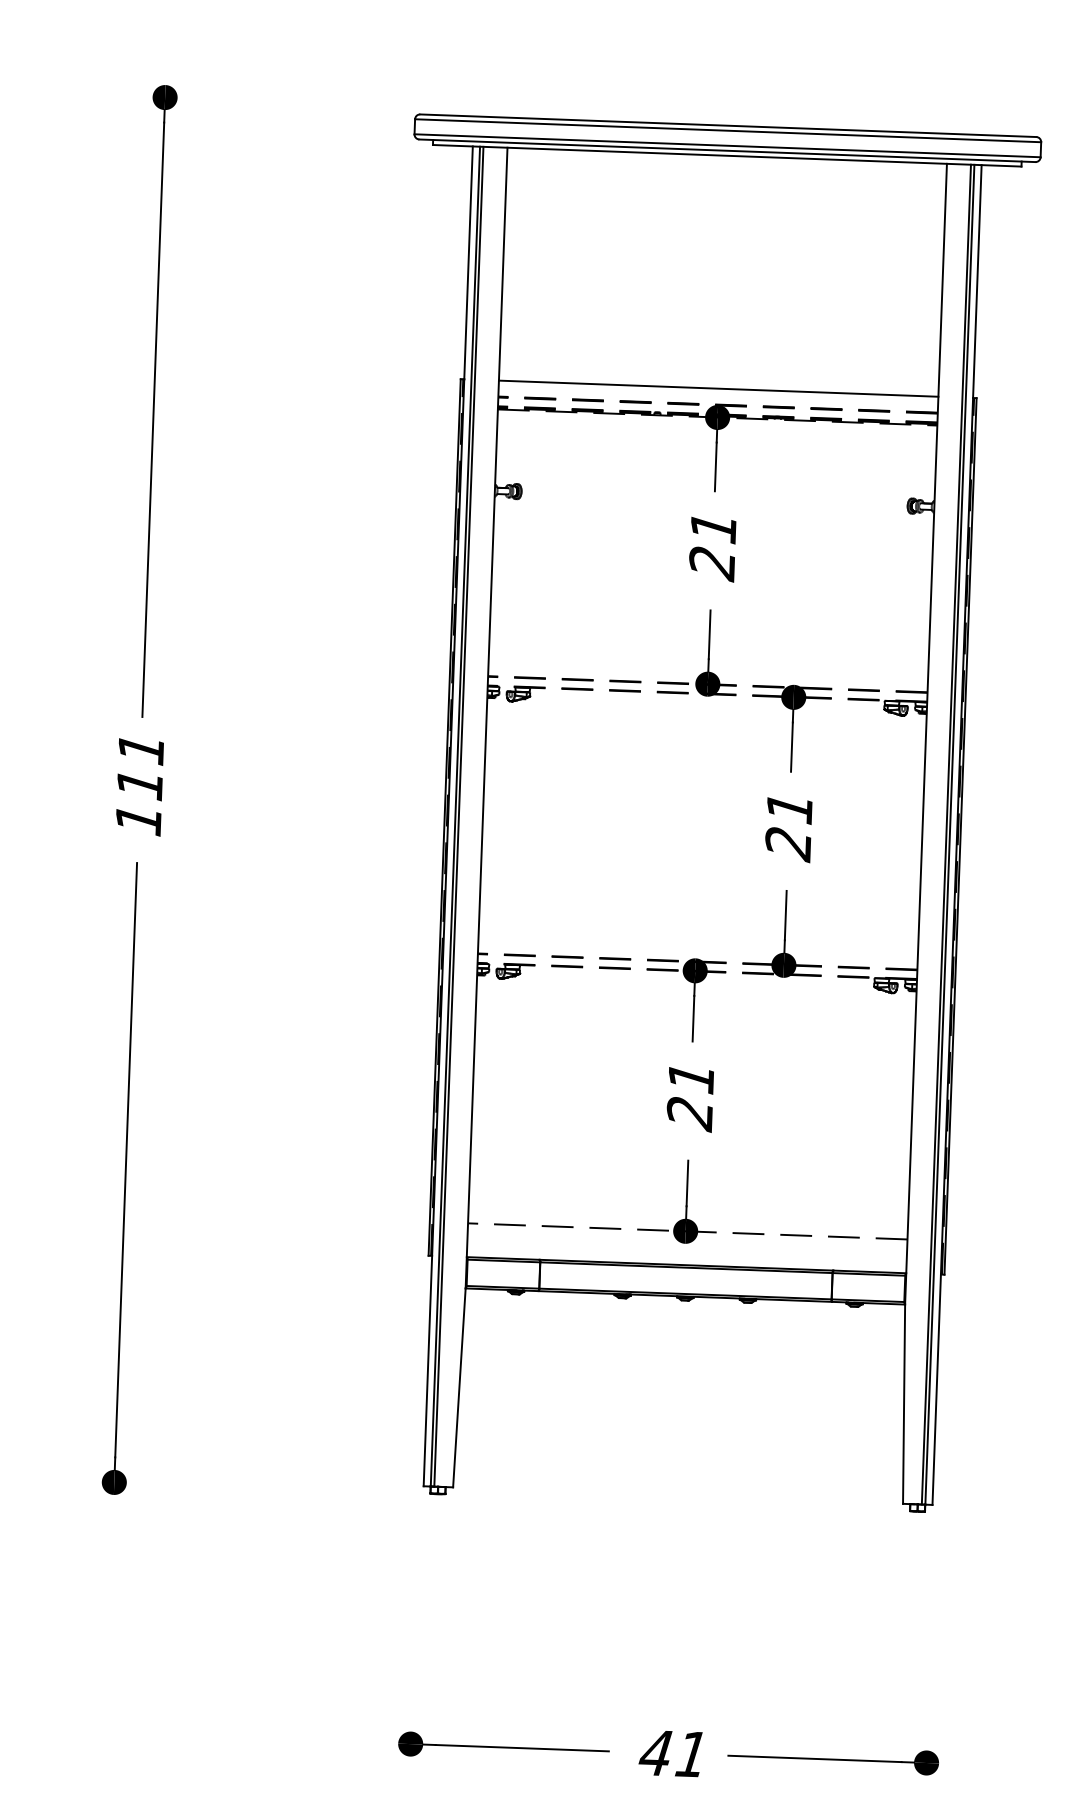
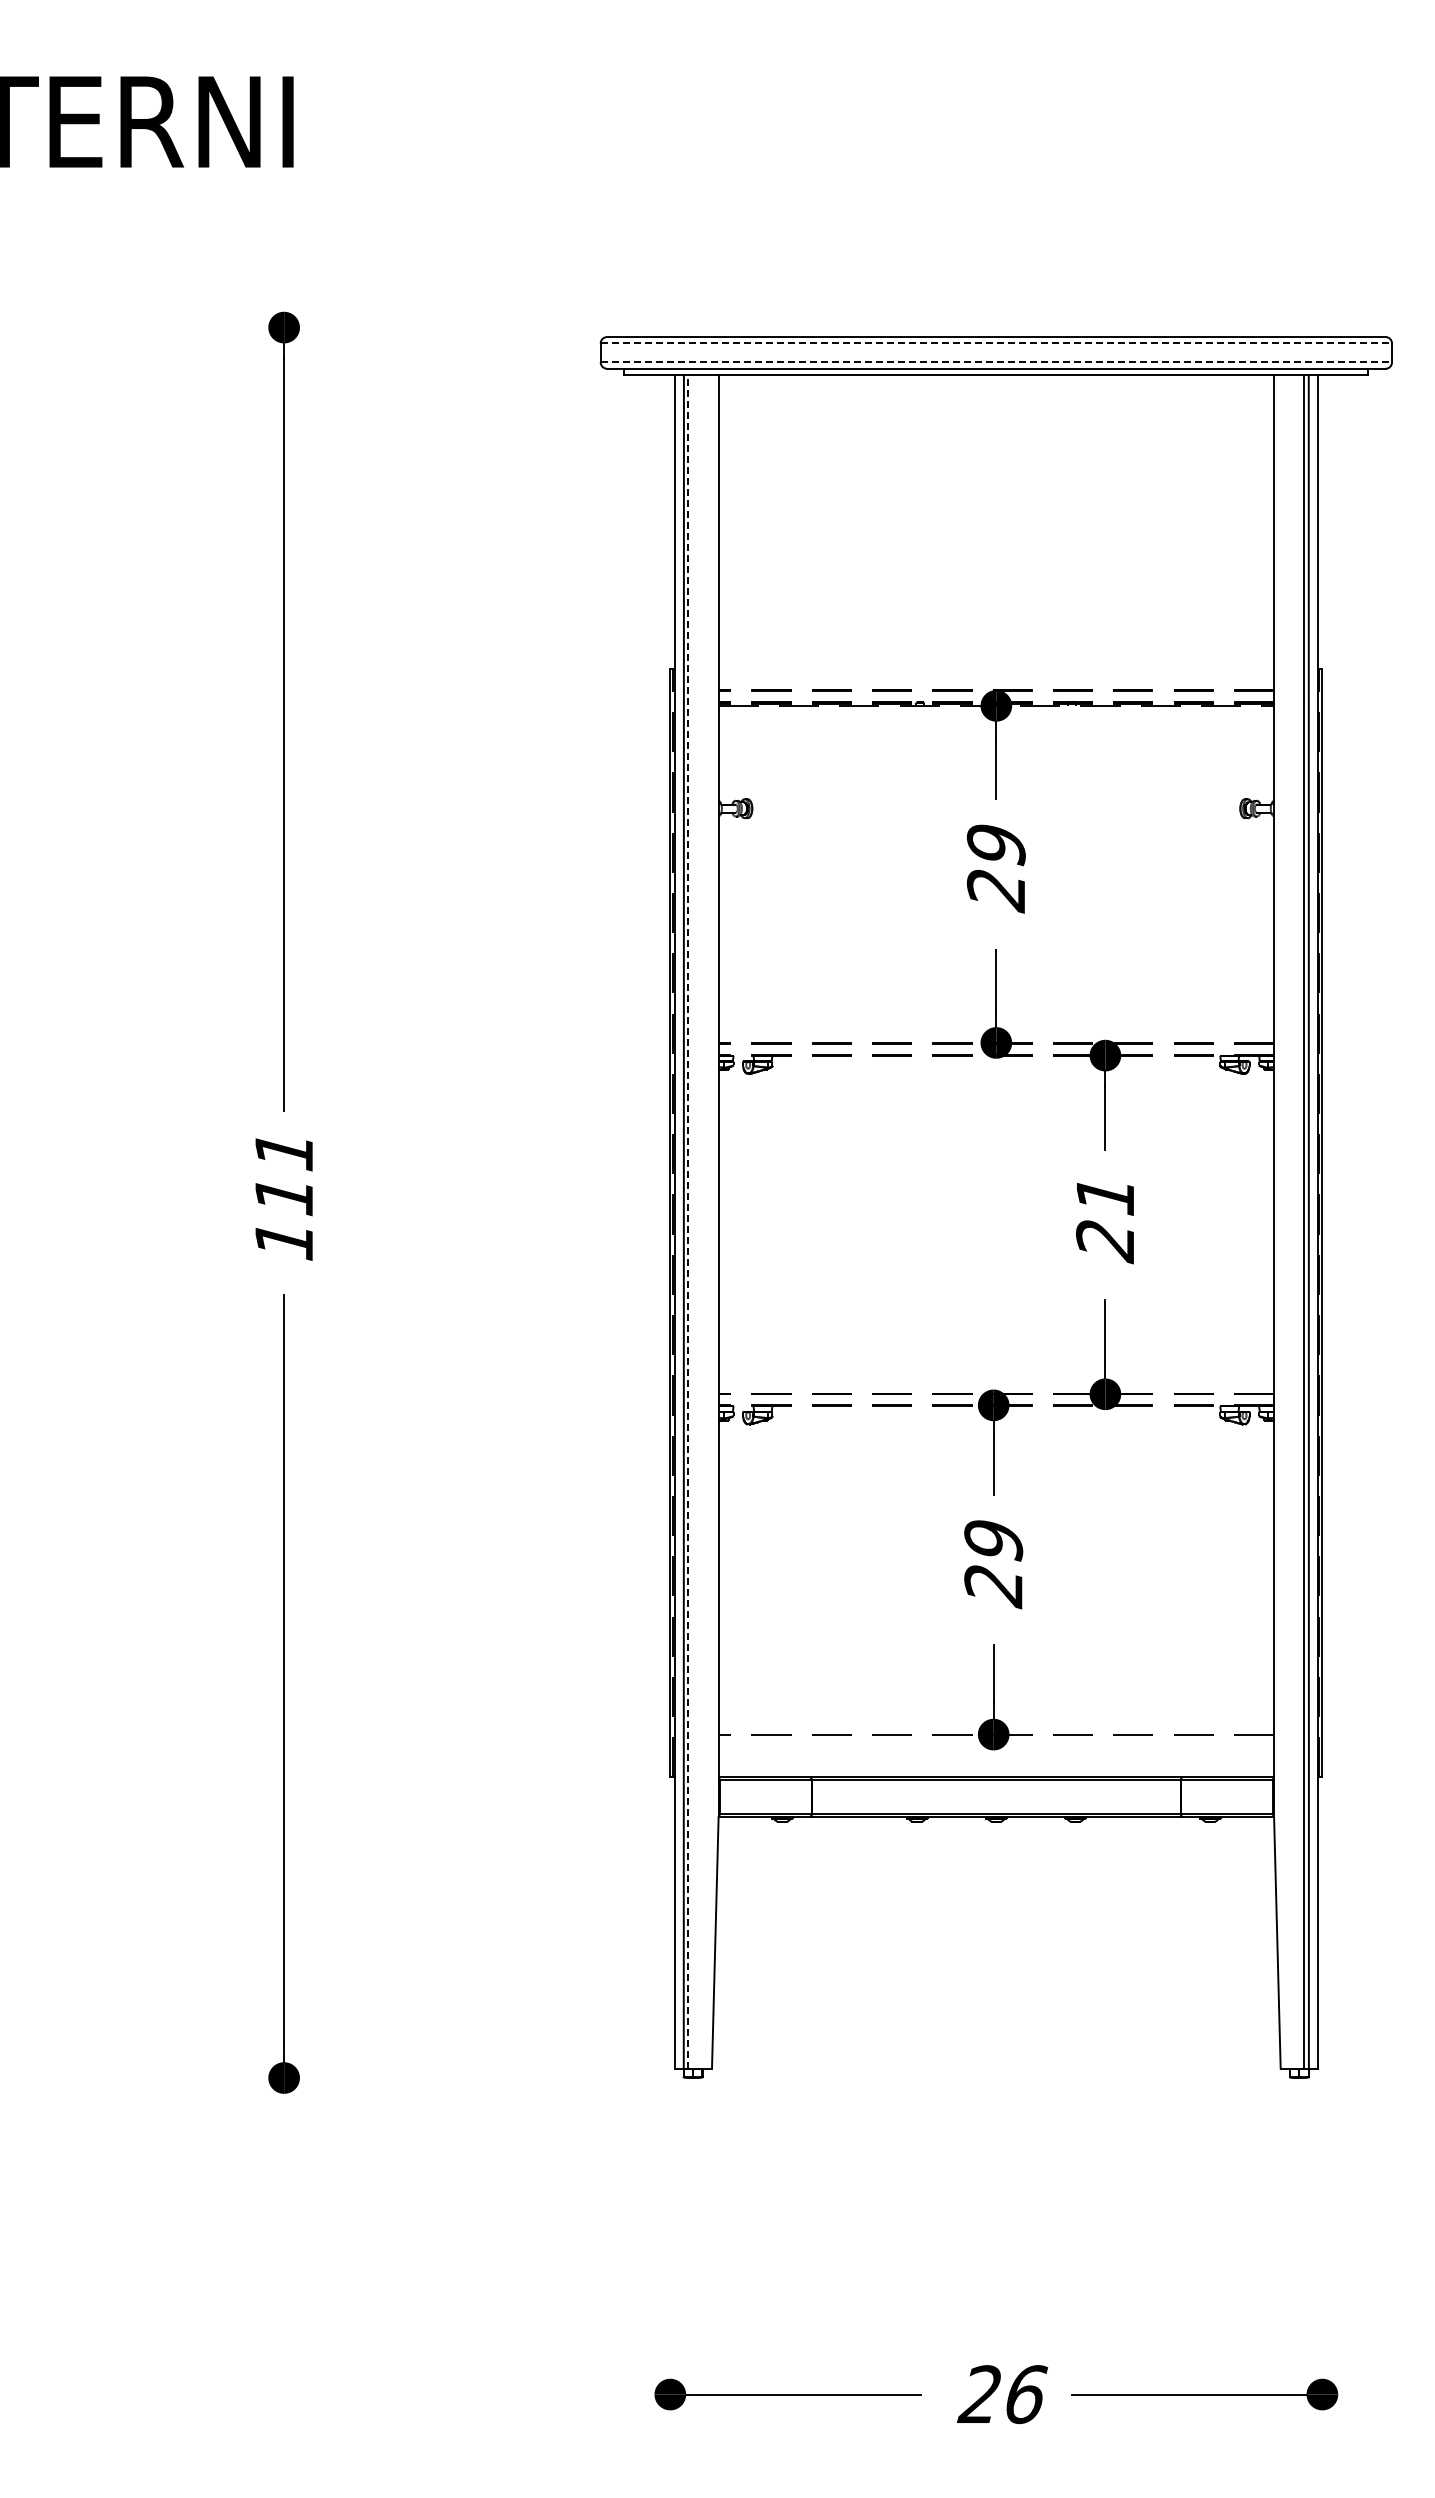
line: (728, 130) -> (996, 343), solid -> dashed
line: (727, 145) -> (996, 362), solid -> dashed
line: (718, 388) -> (996, 669), removed
text: (712, 527) -> (995, 845), 21 -> 29
line: (459, 816) -> (688, 1221), solid -> dashed
text: (691, 1077) -> (993, 1540), 21 -> 29
text: (673, 1753) -> (1002, 2394), 41 -> 26

